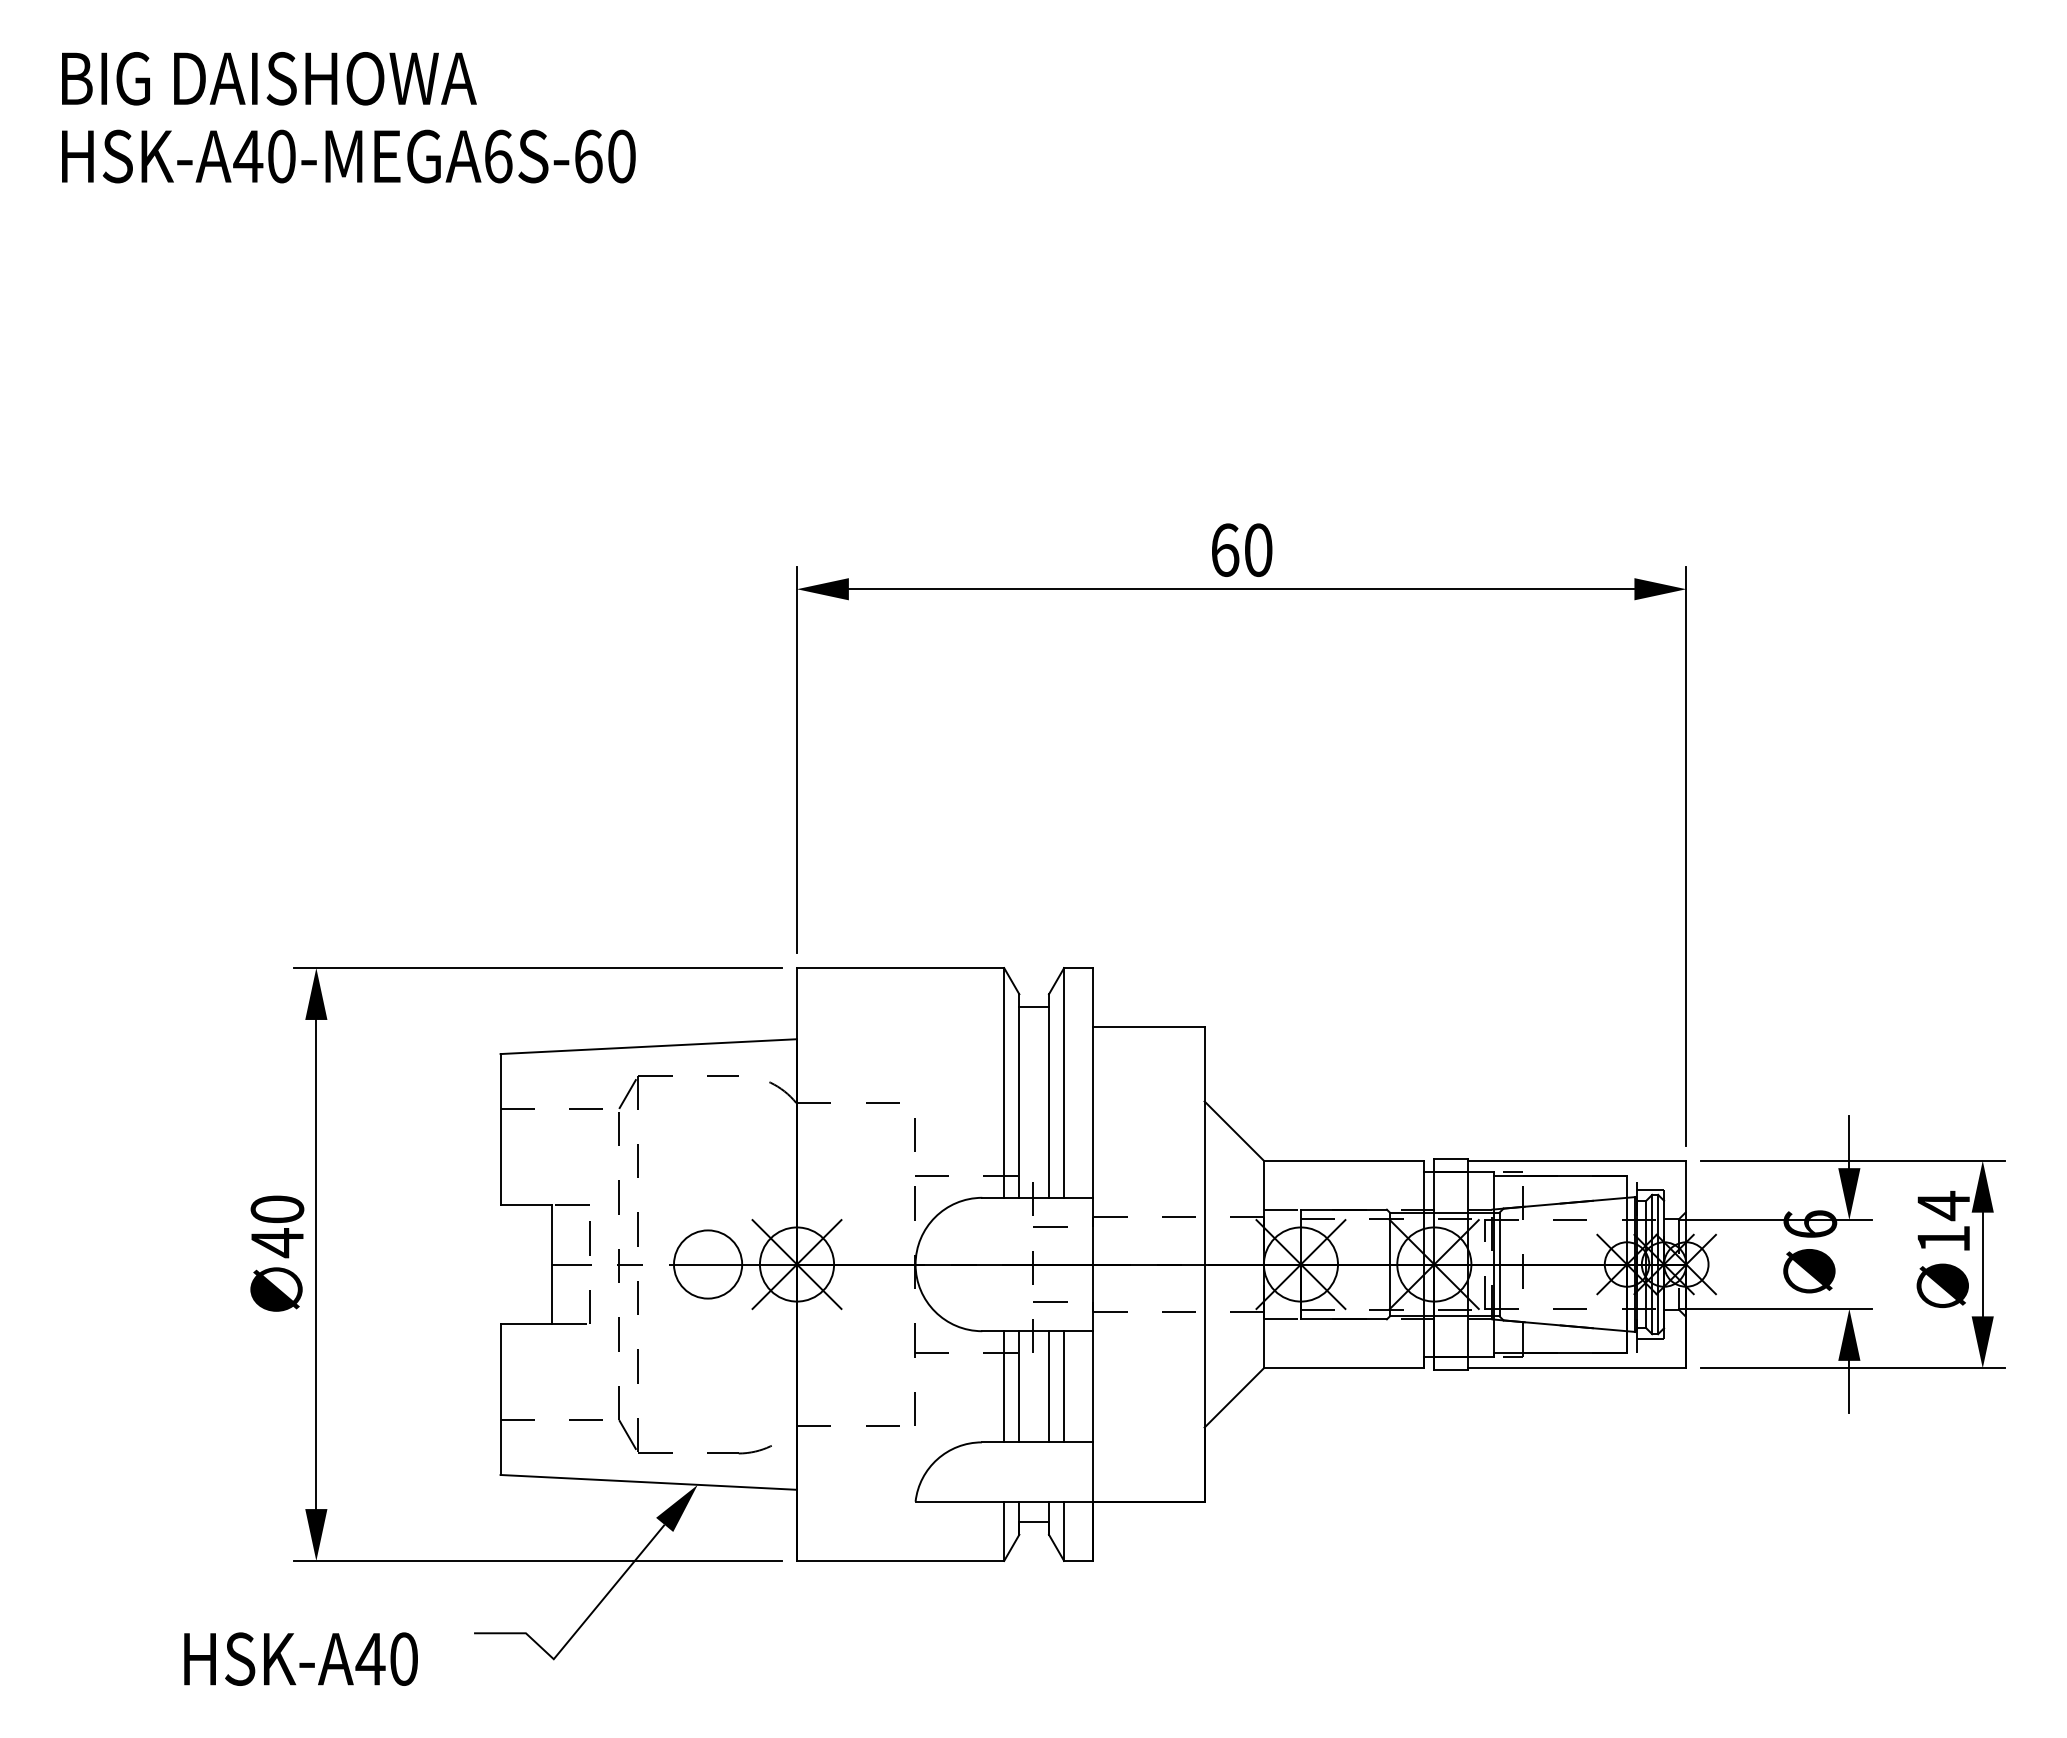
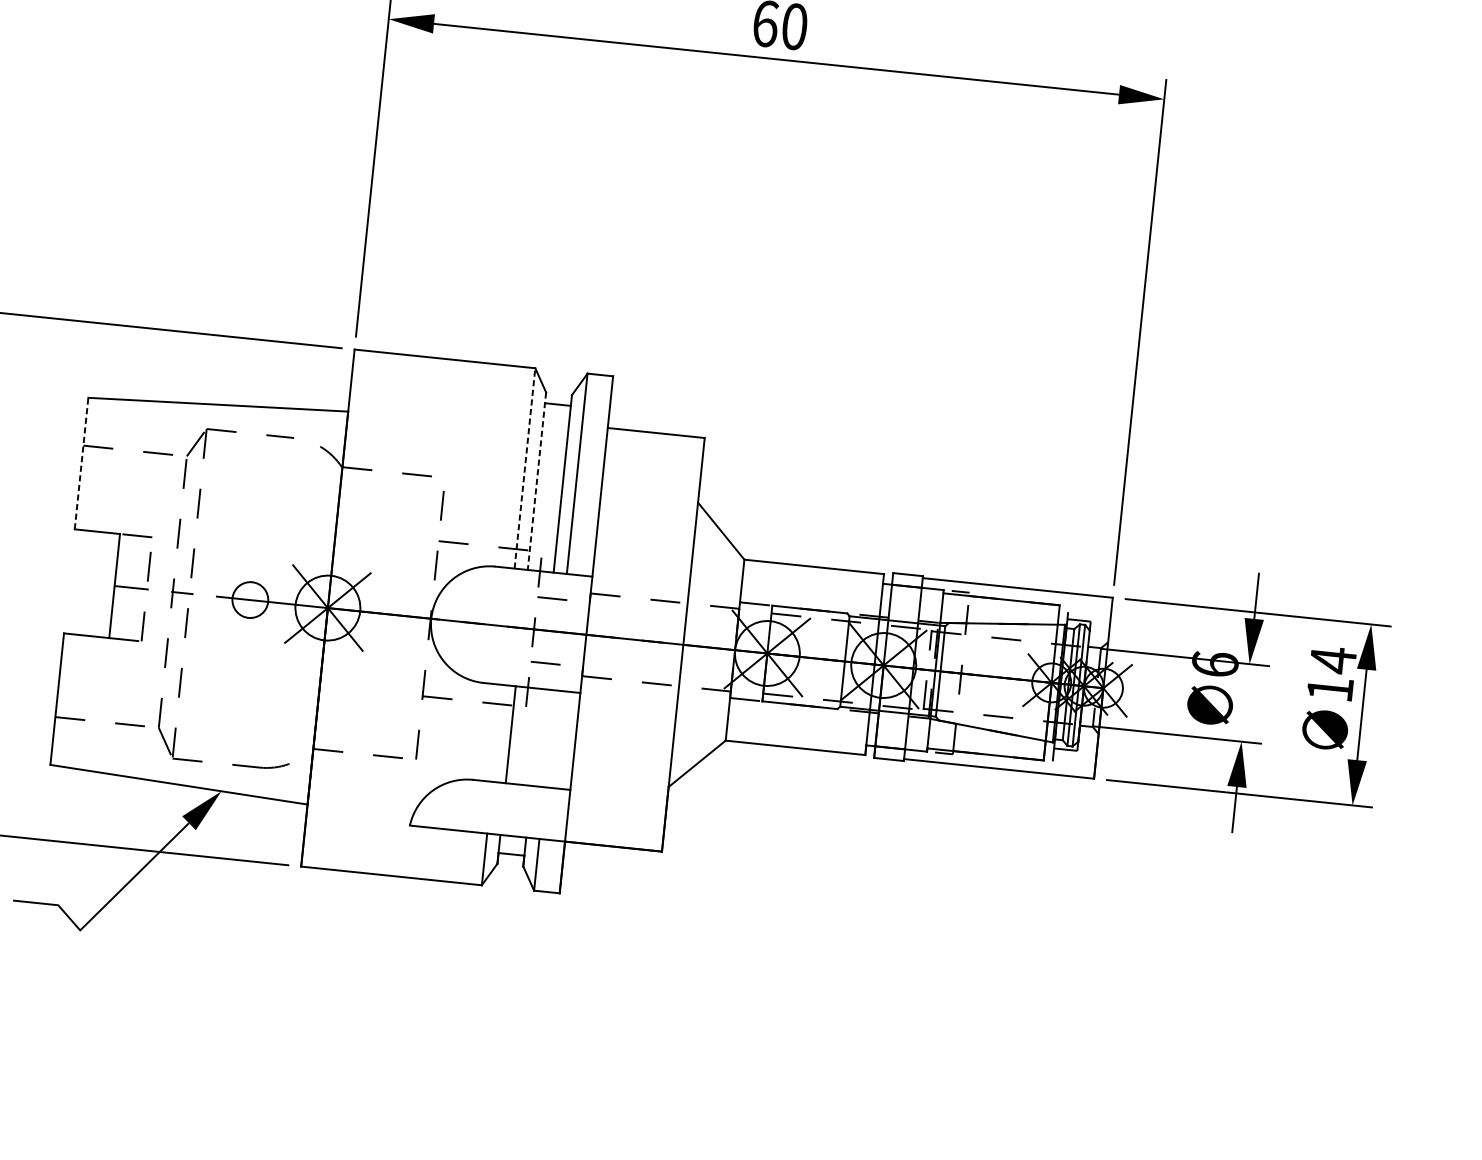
line: (1004, 1082) -> (525, 468), solid -> dashed
line: (1019, 1096) -> (537, 481), solid -> dashed
line: (500, 1128) -> (81, 462), solid -> dashed
circle: (707, 1264) -> (249, 600), size x0.6
line: (1004, 1386) -> (497, 733), removed
line: (1048, 1386) -> (536, 737), removed
line: (1064, 1386) -> (550, 738), removed

